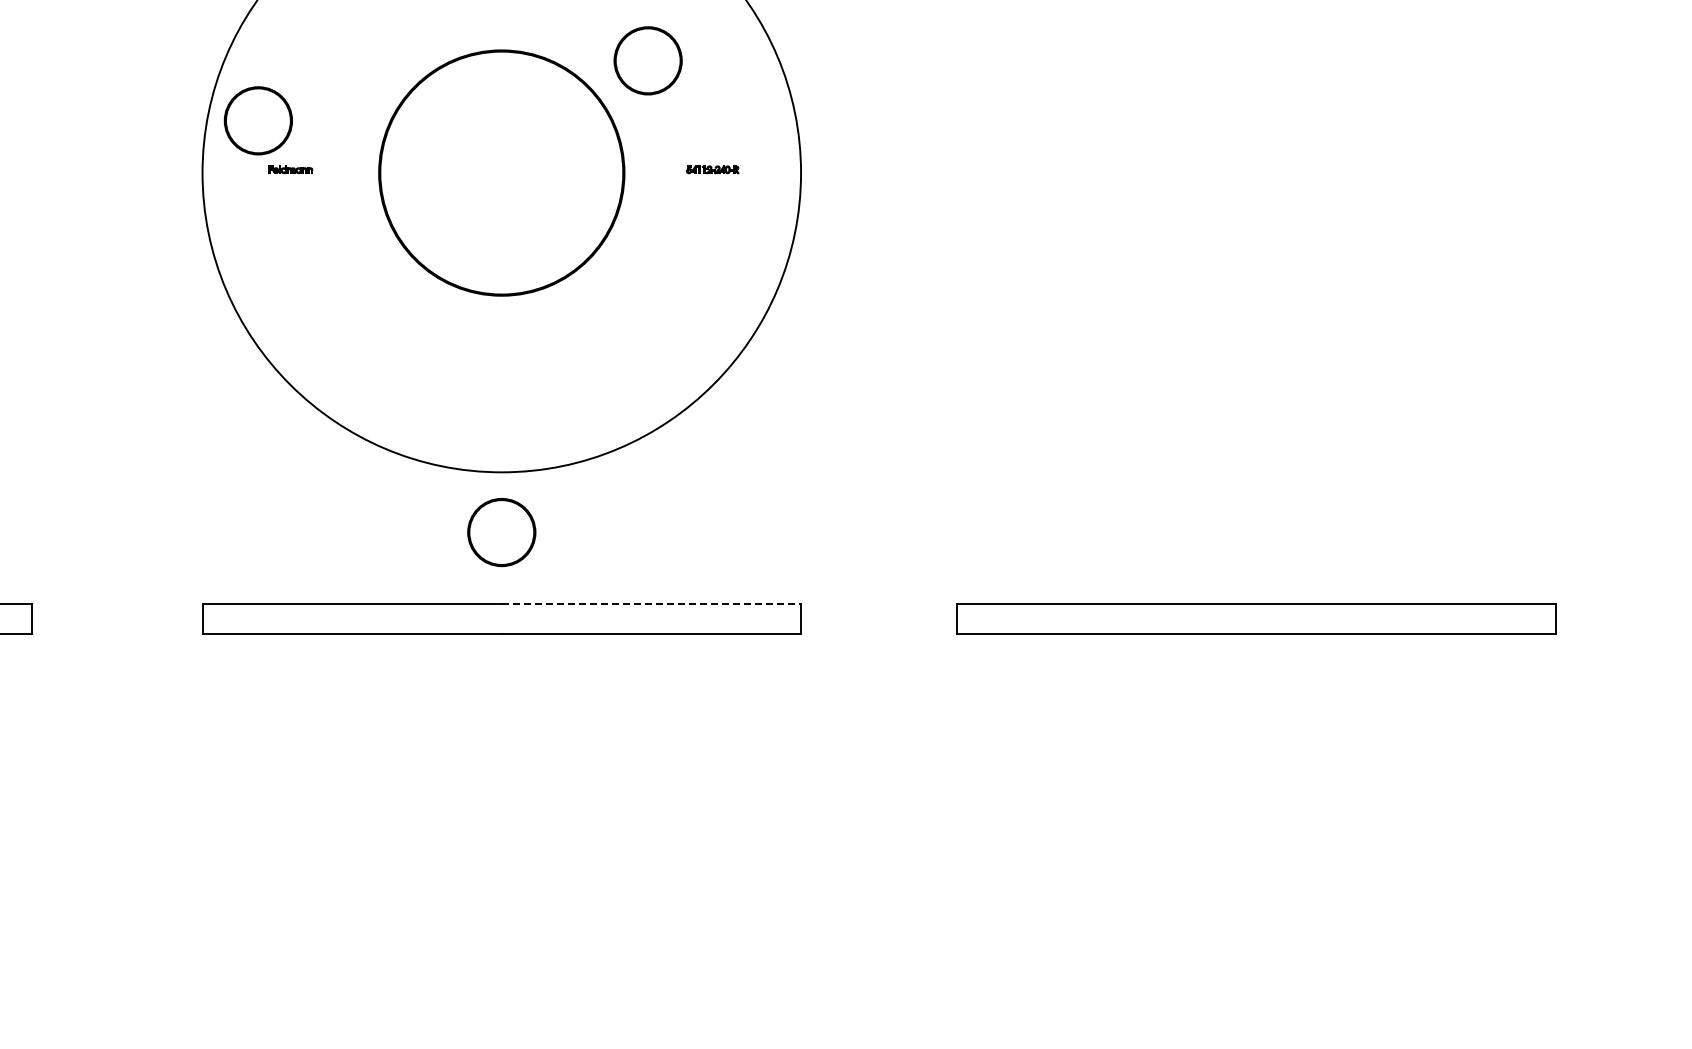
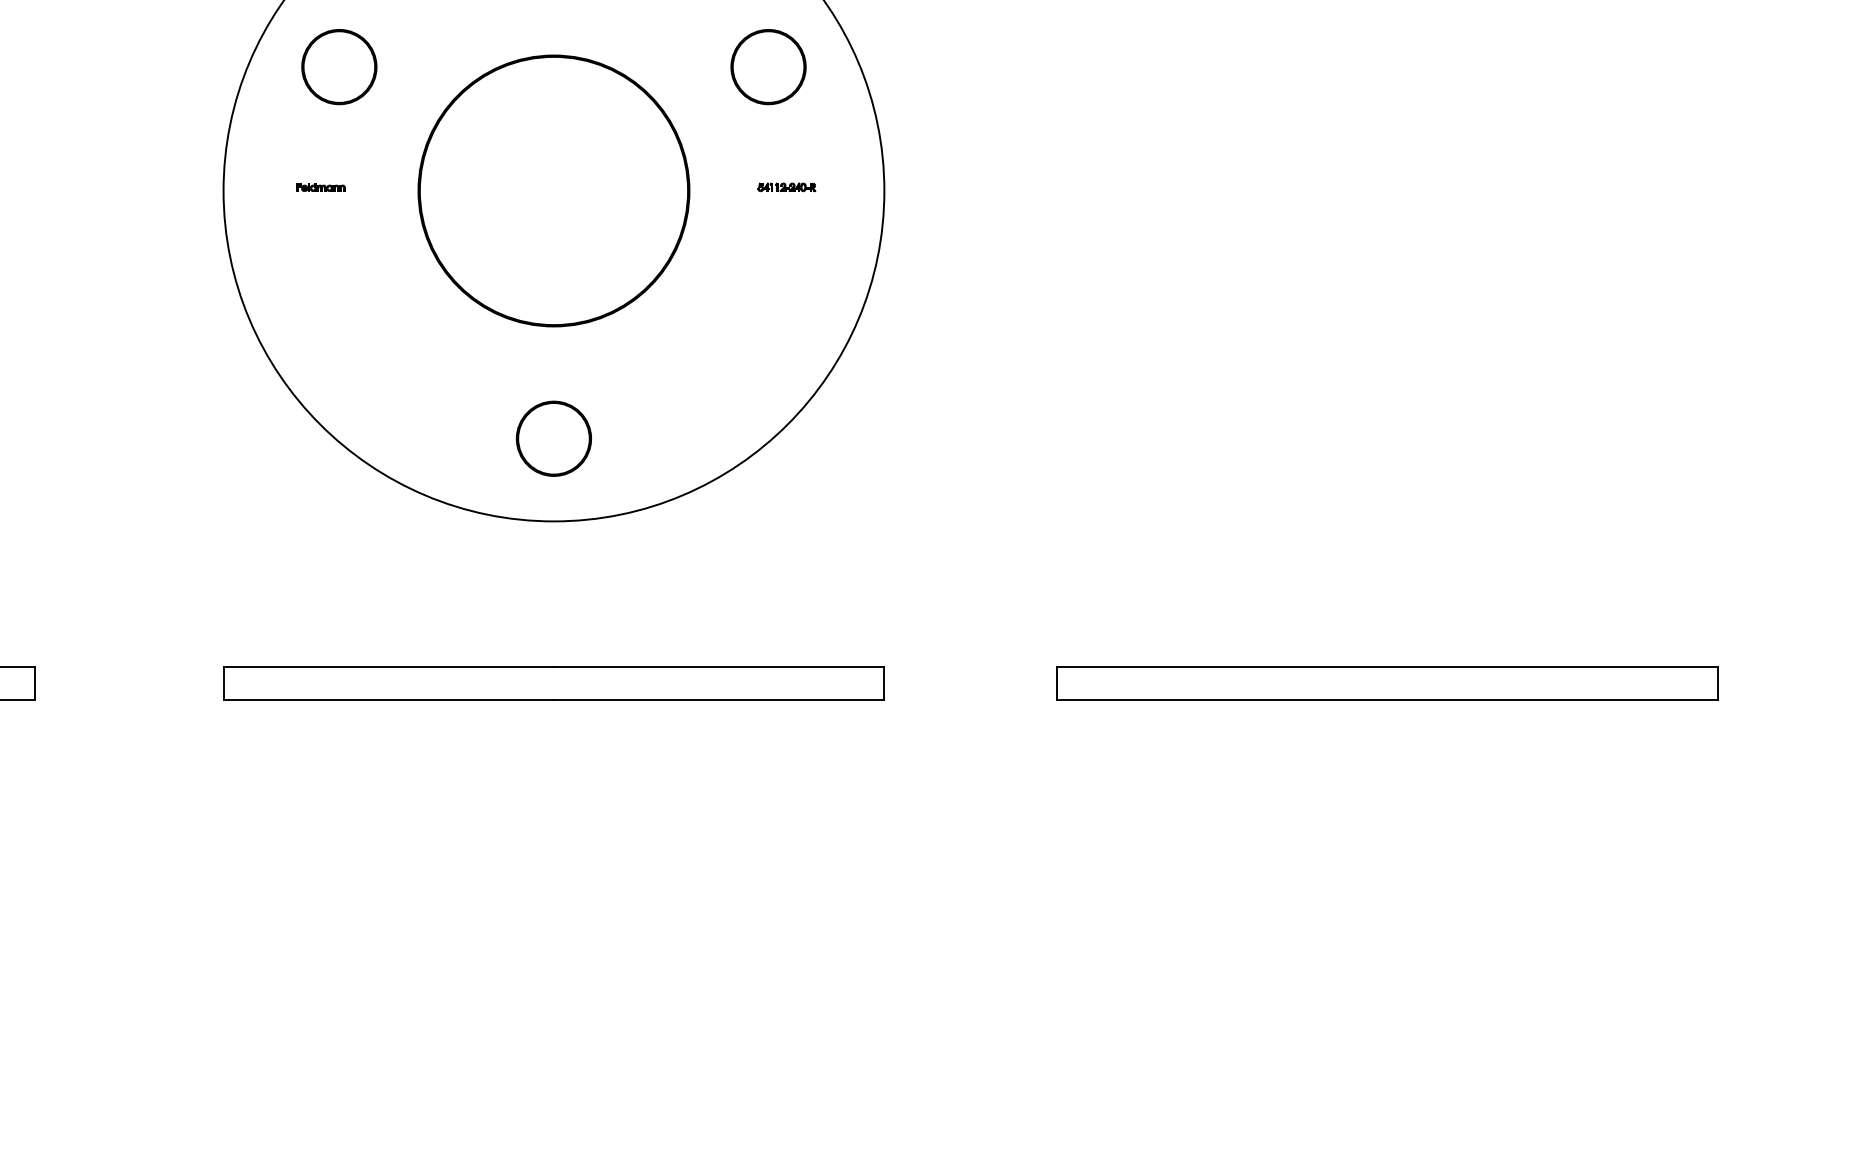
circle: (647, 60) -> (767, 66), moved
part: (257, 120) -> (338, 66), moved
part: (501, 532) -> (553, 438), moved
line: (651, 604) -> (719, 667), dashed -> solid

